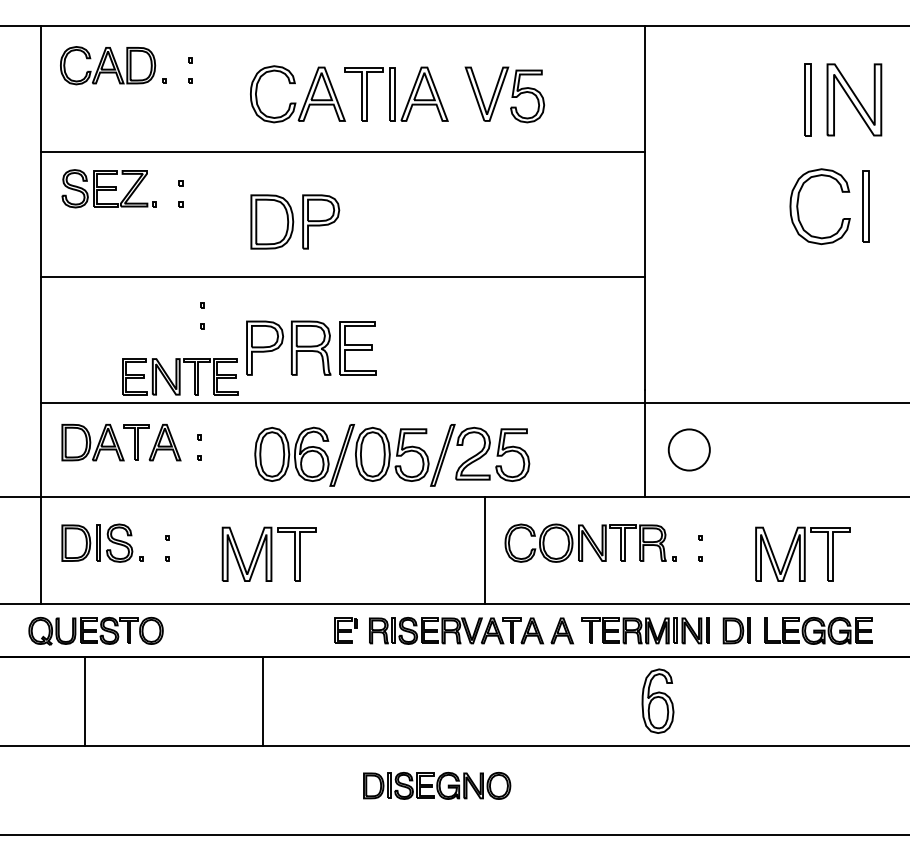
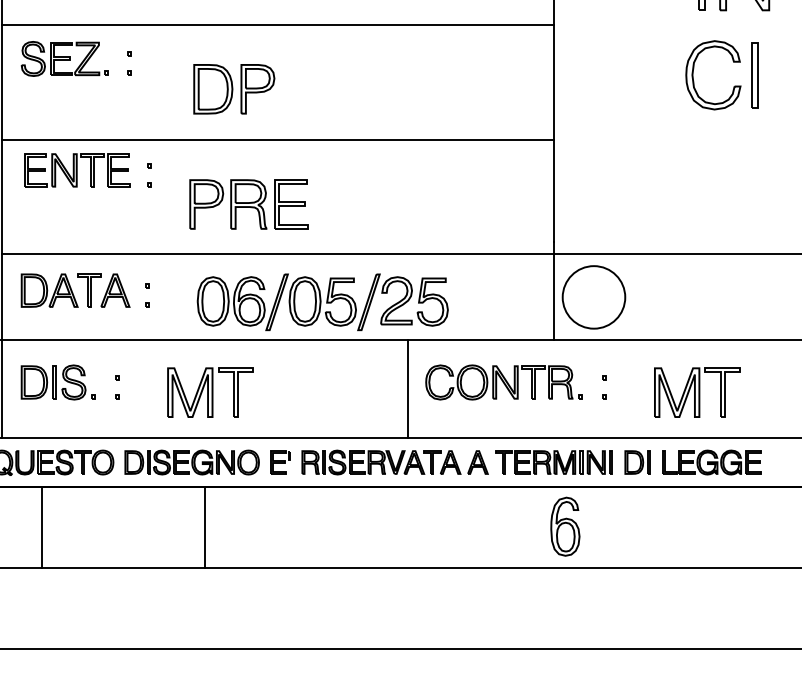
part: (180, 376) -> (77, 170), moved
circle: (689, 449) -> (594, 296), size x1.67
part: (437, 785) -> (192, 462), moved

